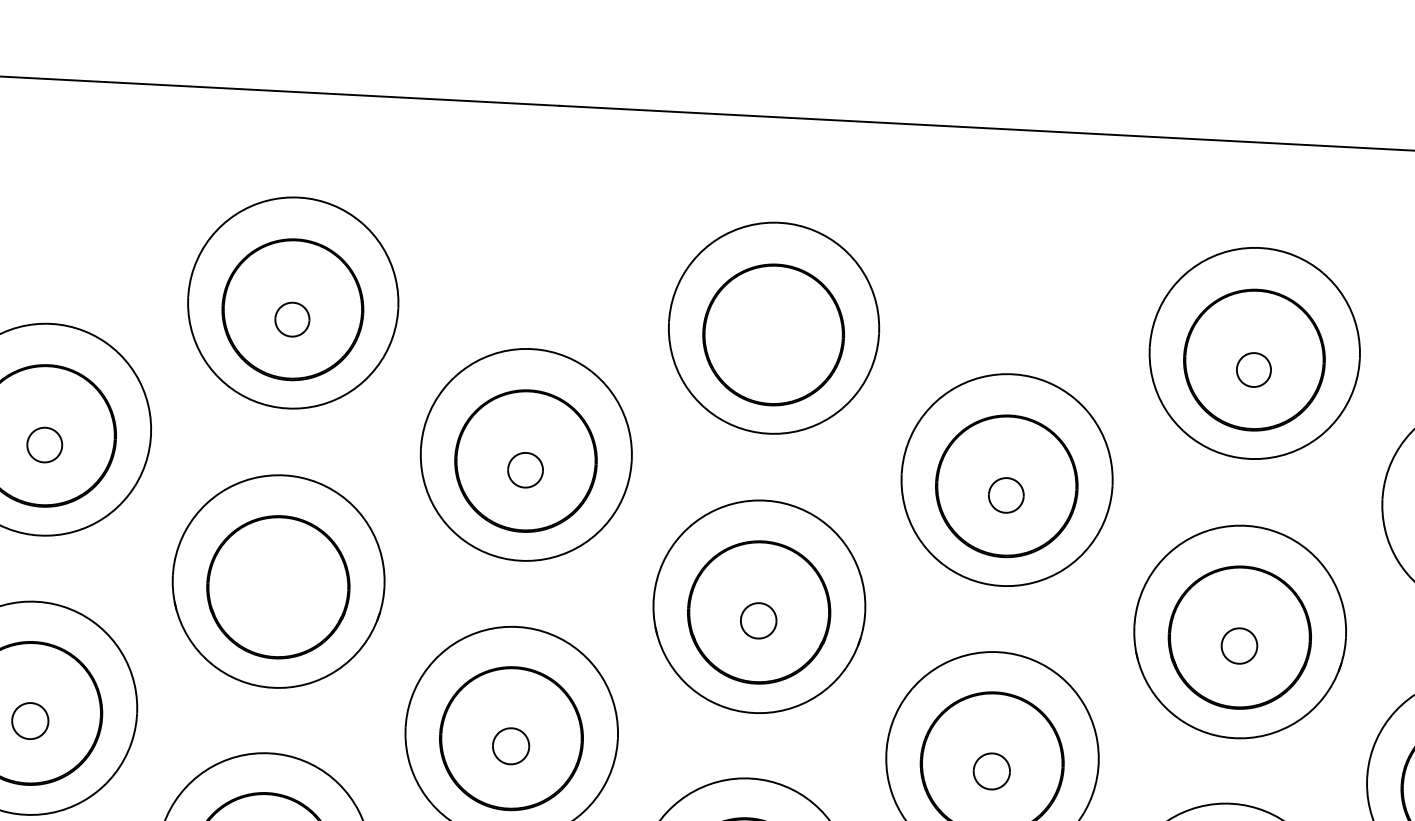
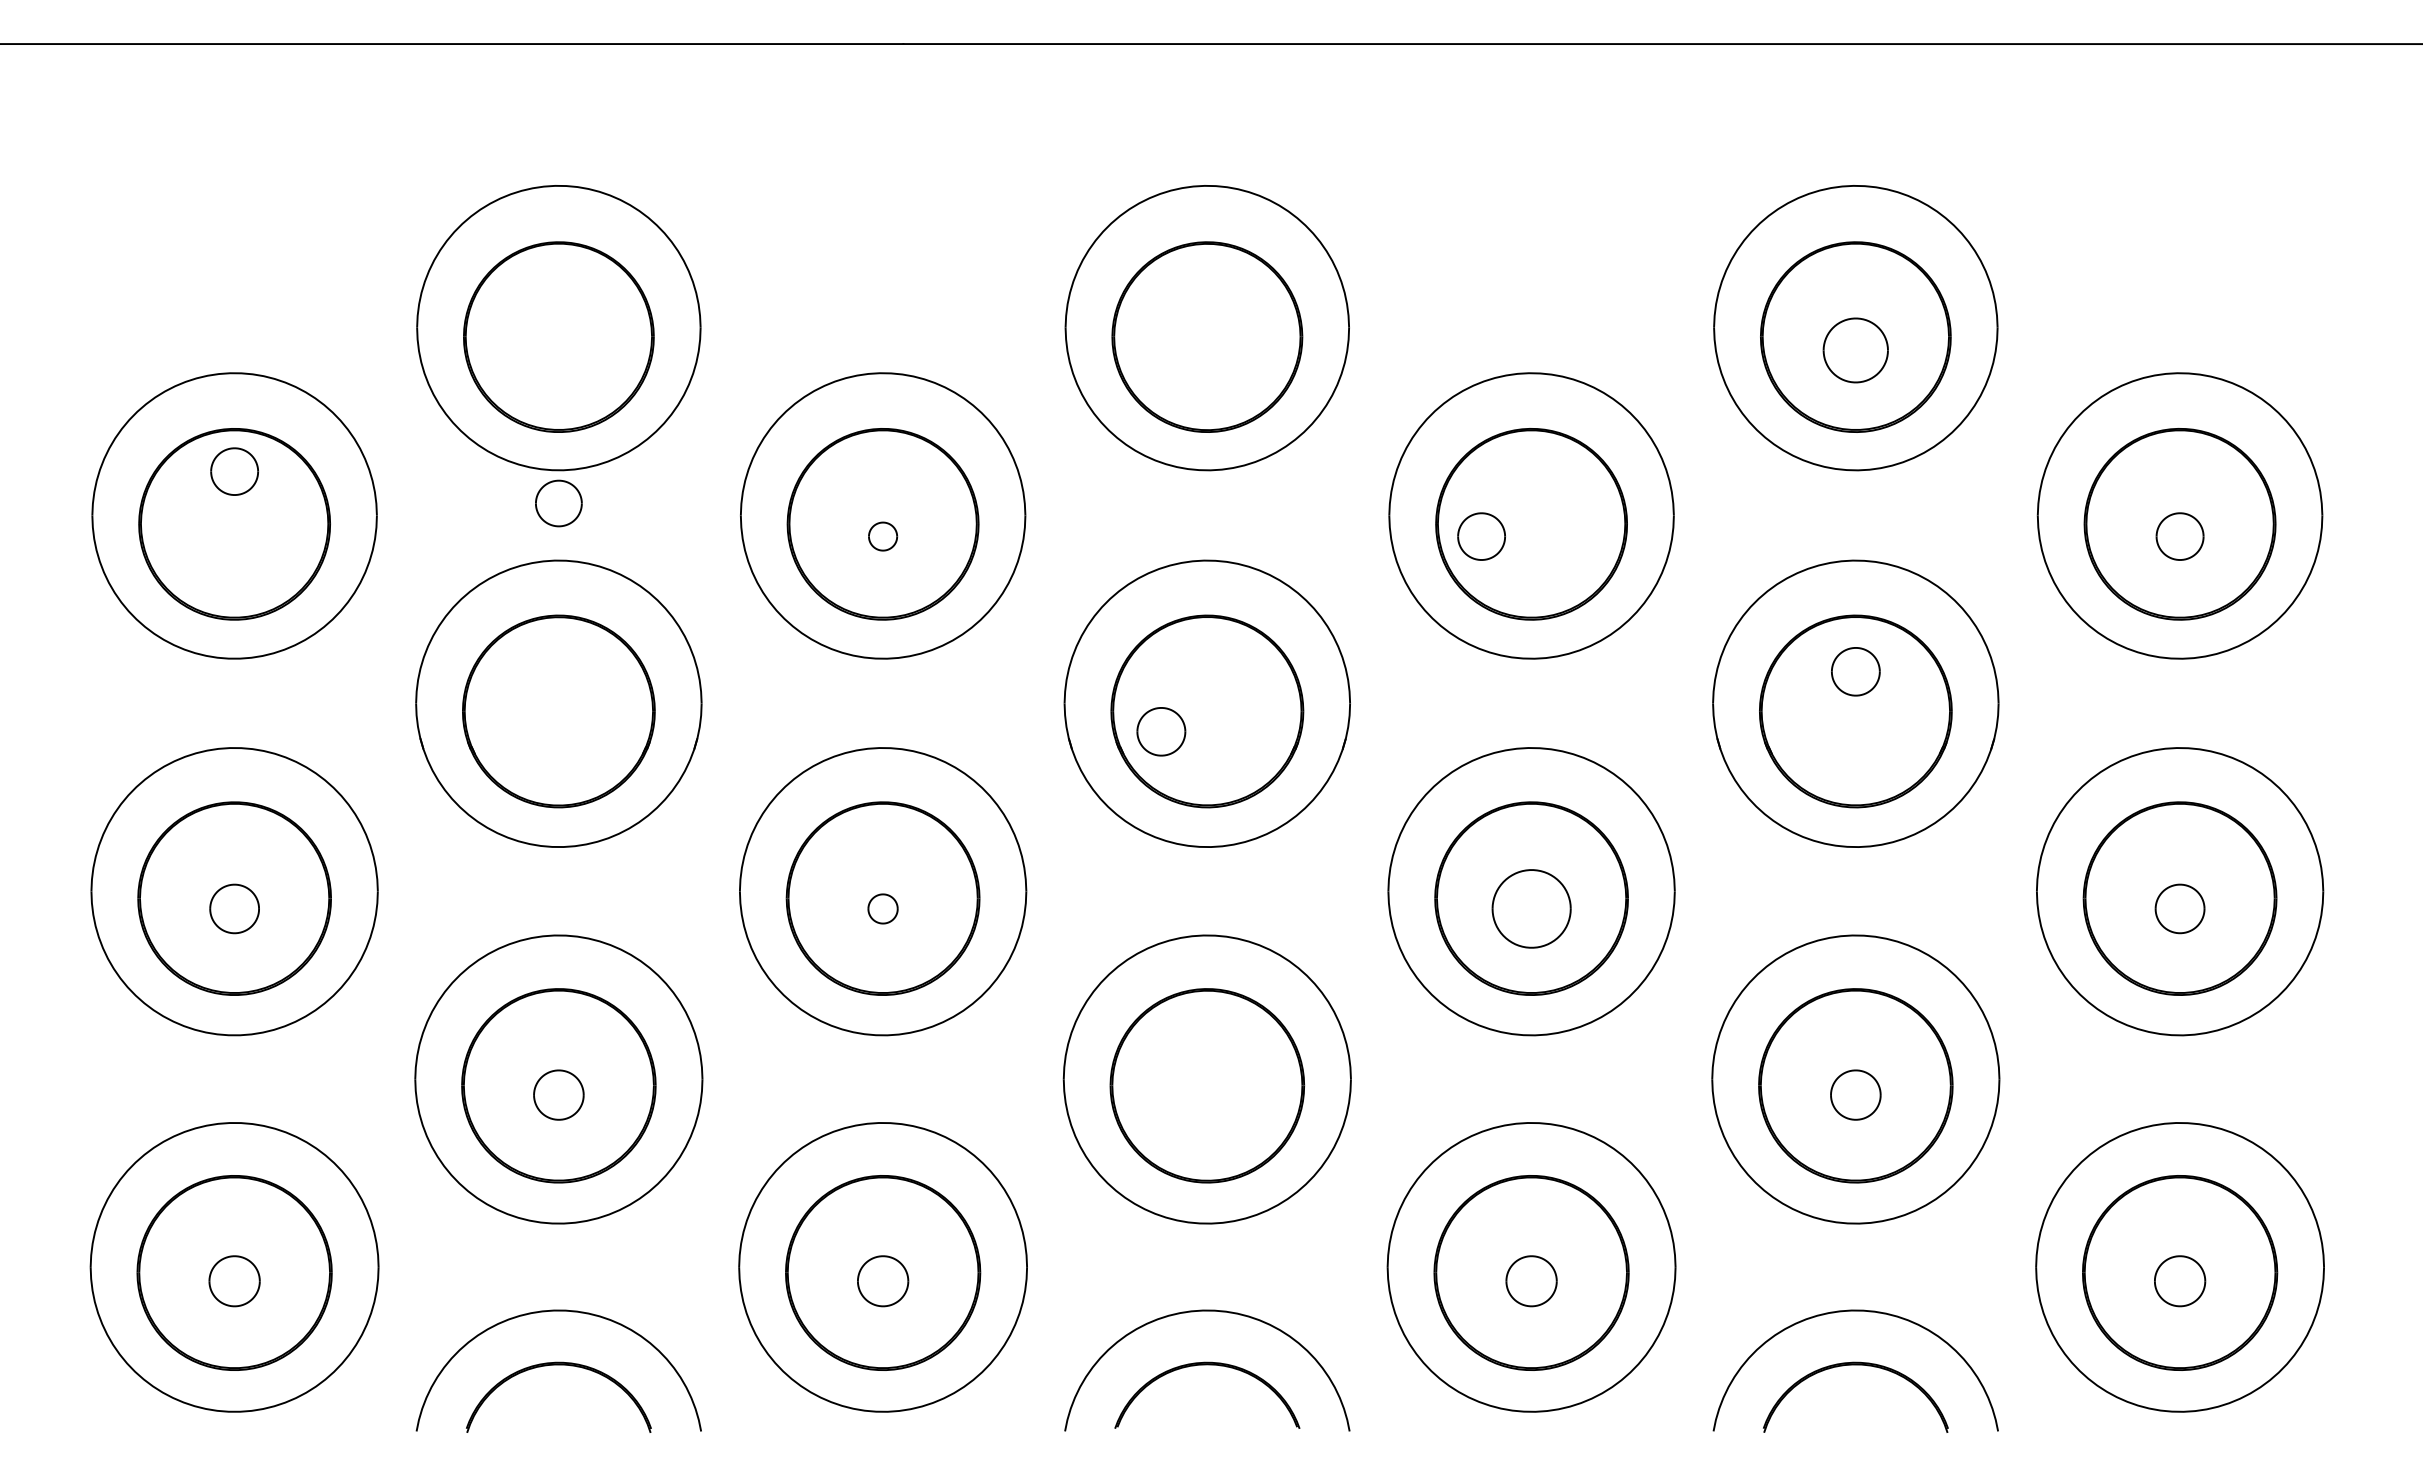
part: (292, 319) -> (558, 503), moved
part: (1253, 370) -> (1855, 350), size x1.4
part: (44, 444) -> (234, 471), moved
part: (525, 470) -> (882, 536), size x0.6
part: (1006, 495) -> (1481, 536), moved
part: (758, 620) -> (1161, 731), moved
part: (1239, 645) -> (1855, 671), moved
part: (510, 745) -> (882, 908), size x0.6
part: (991, 771) -> (1531, 908), size x1.6

